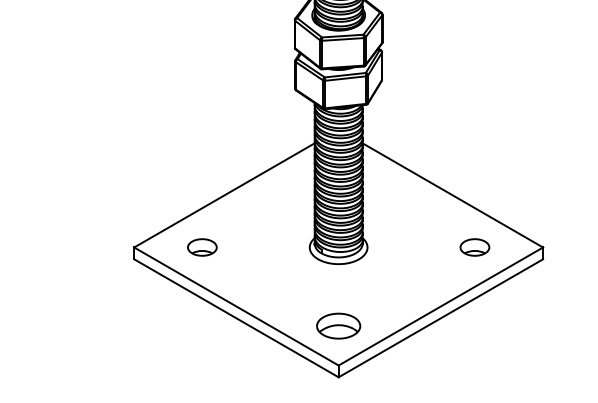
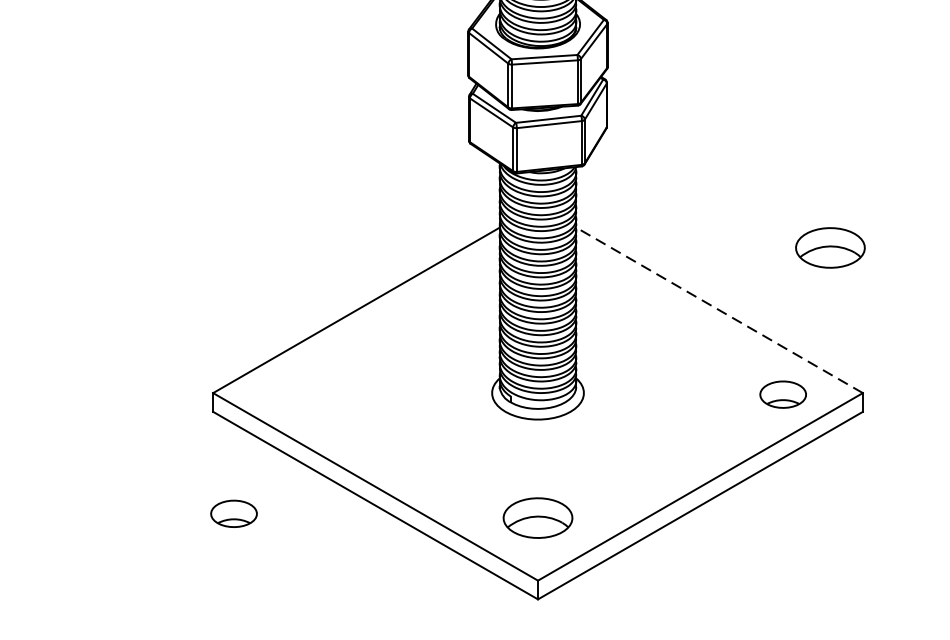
part: (522, 155) -> (830, 246), added
line: (452, 195) -> (718, 310), solid -> dashed
part: (202, 247) -> (234, 513), moved
part: (474, 247) -> (782, 394), moved

